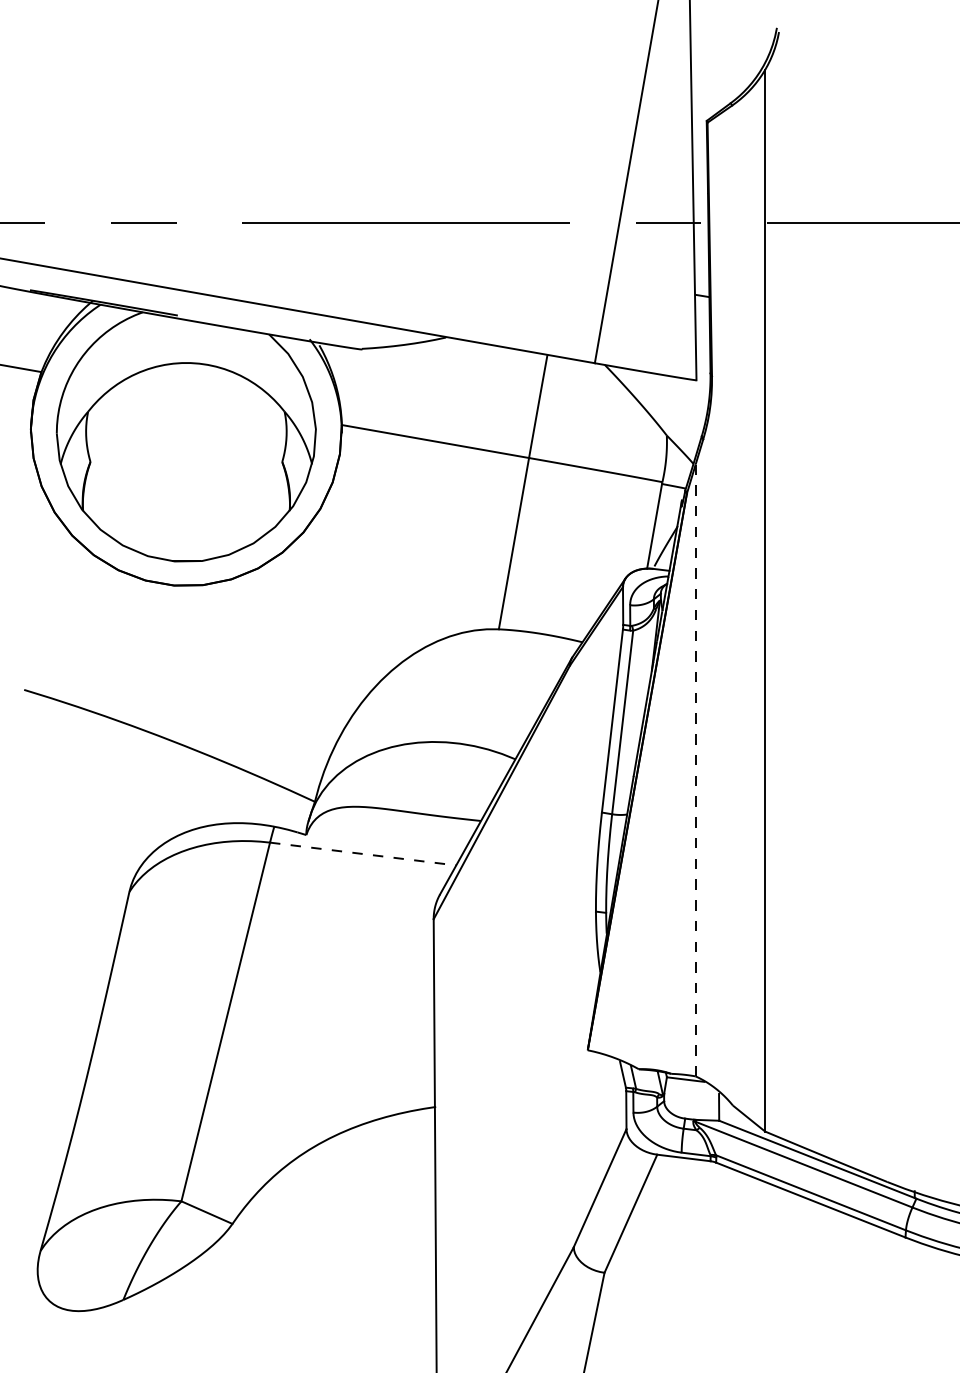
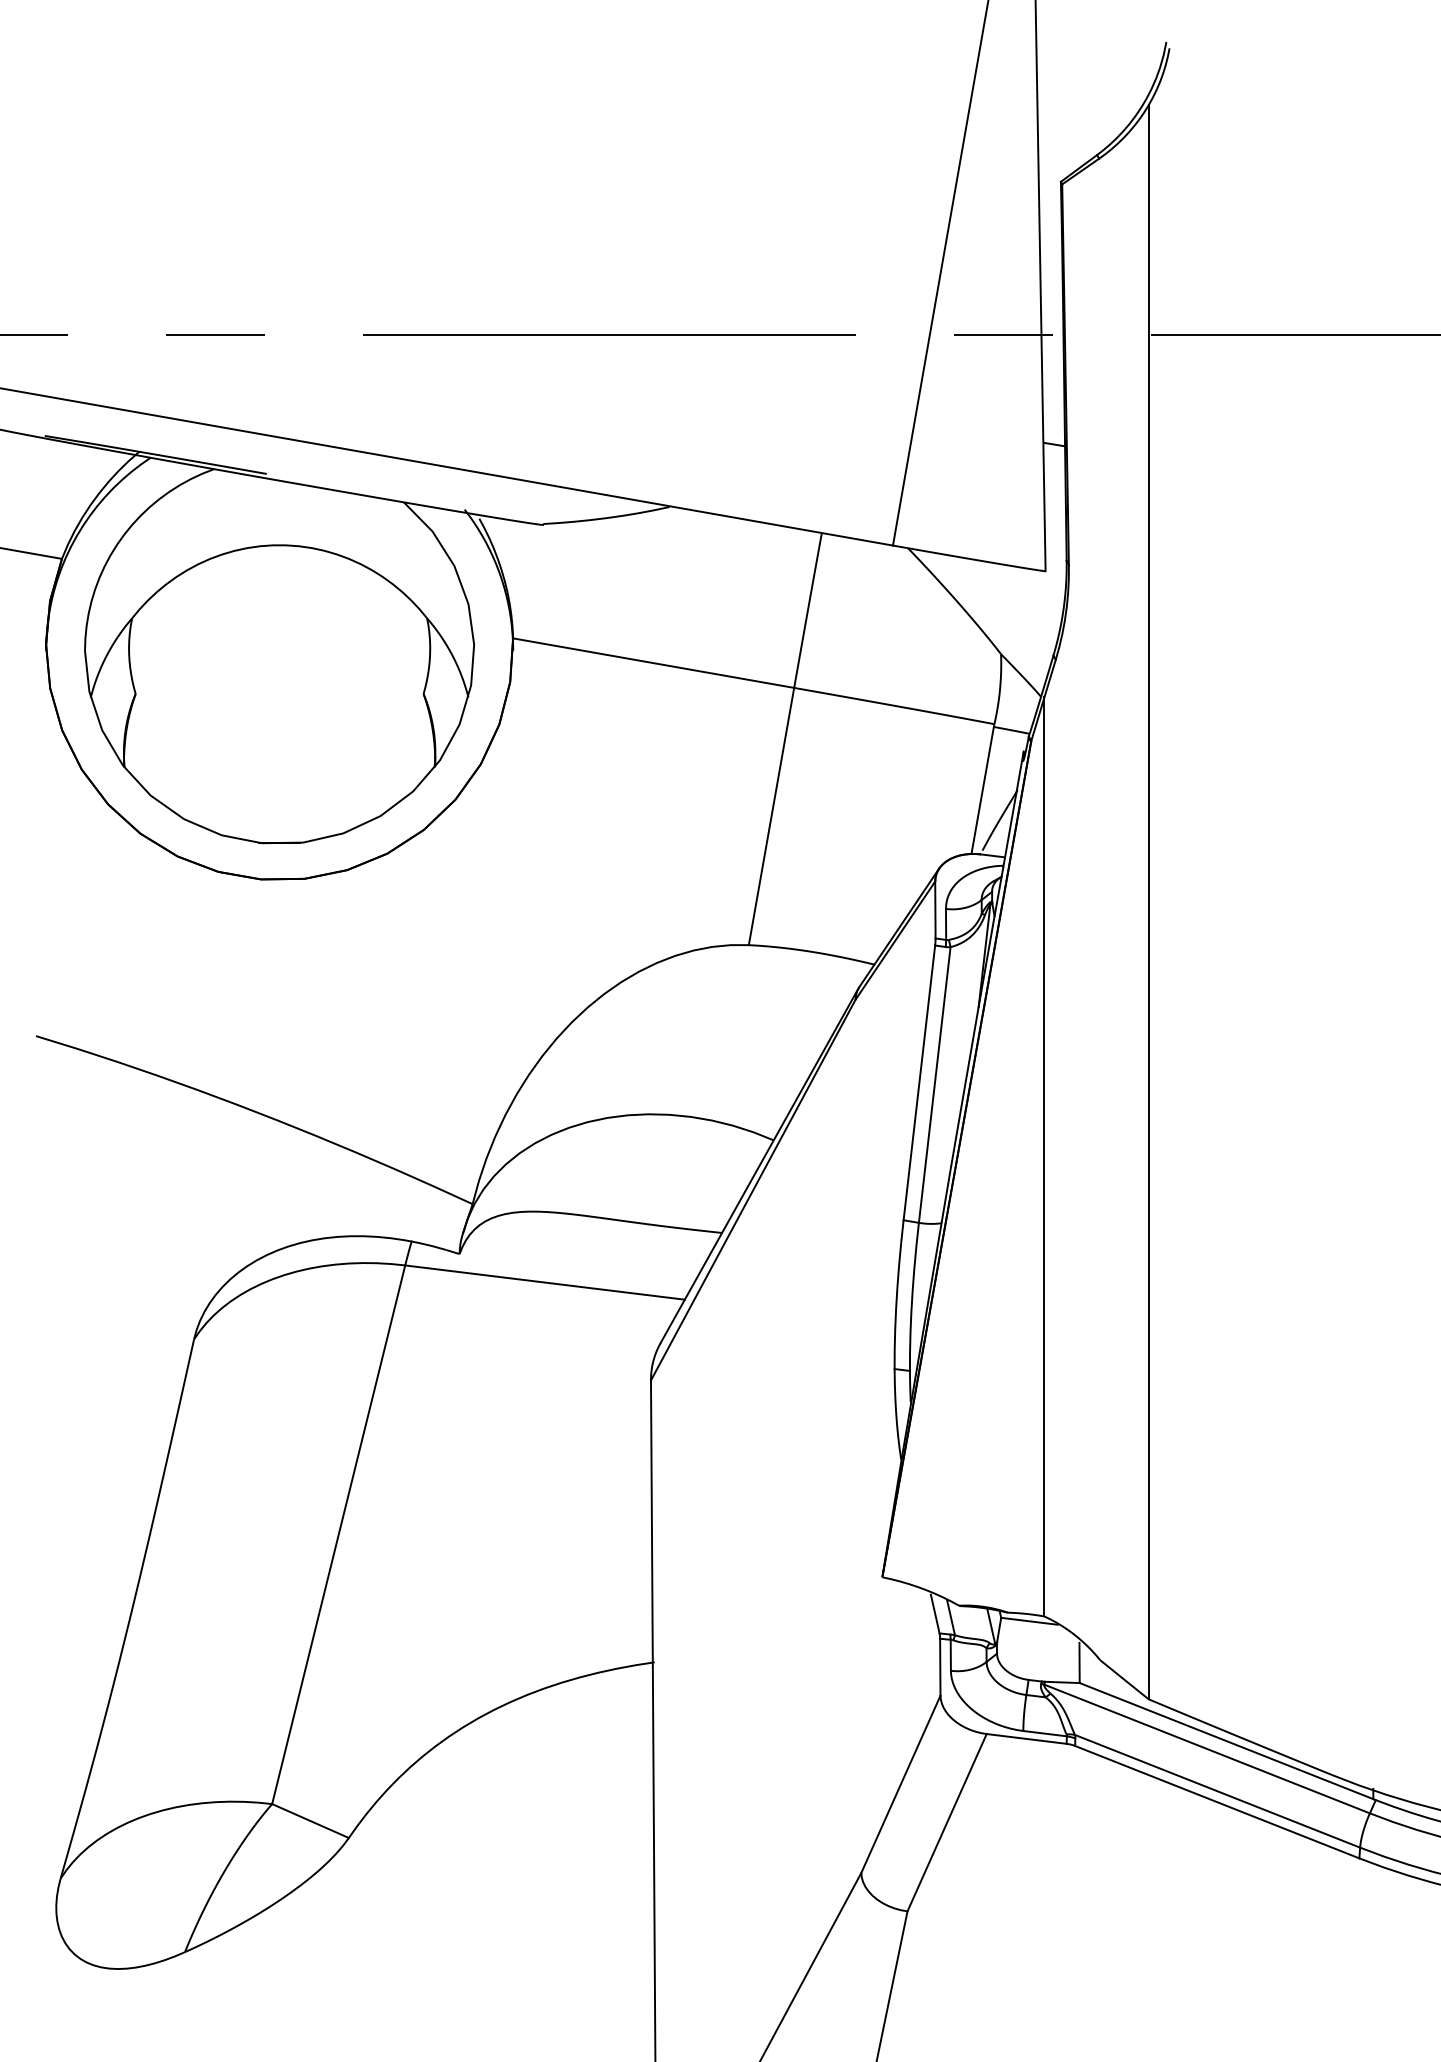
line: (695, 769) -> (1044, 1155), dashed -> solid
line: (363, 854) -> (545, 1283), dashed -> solid

